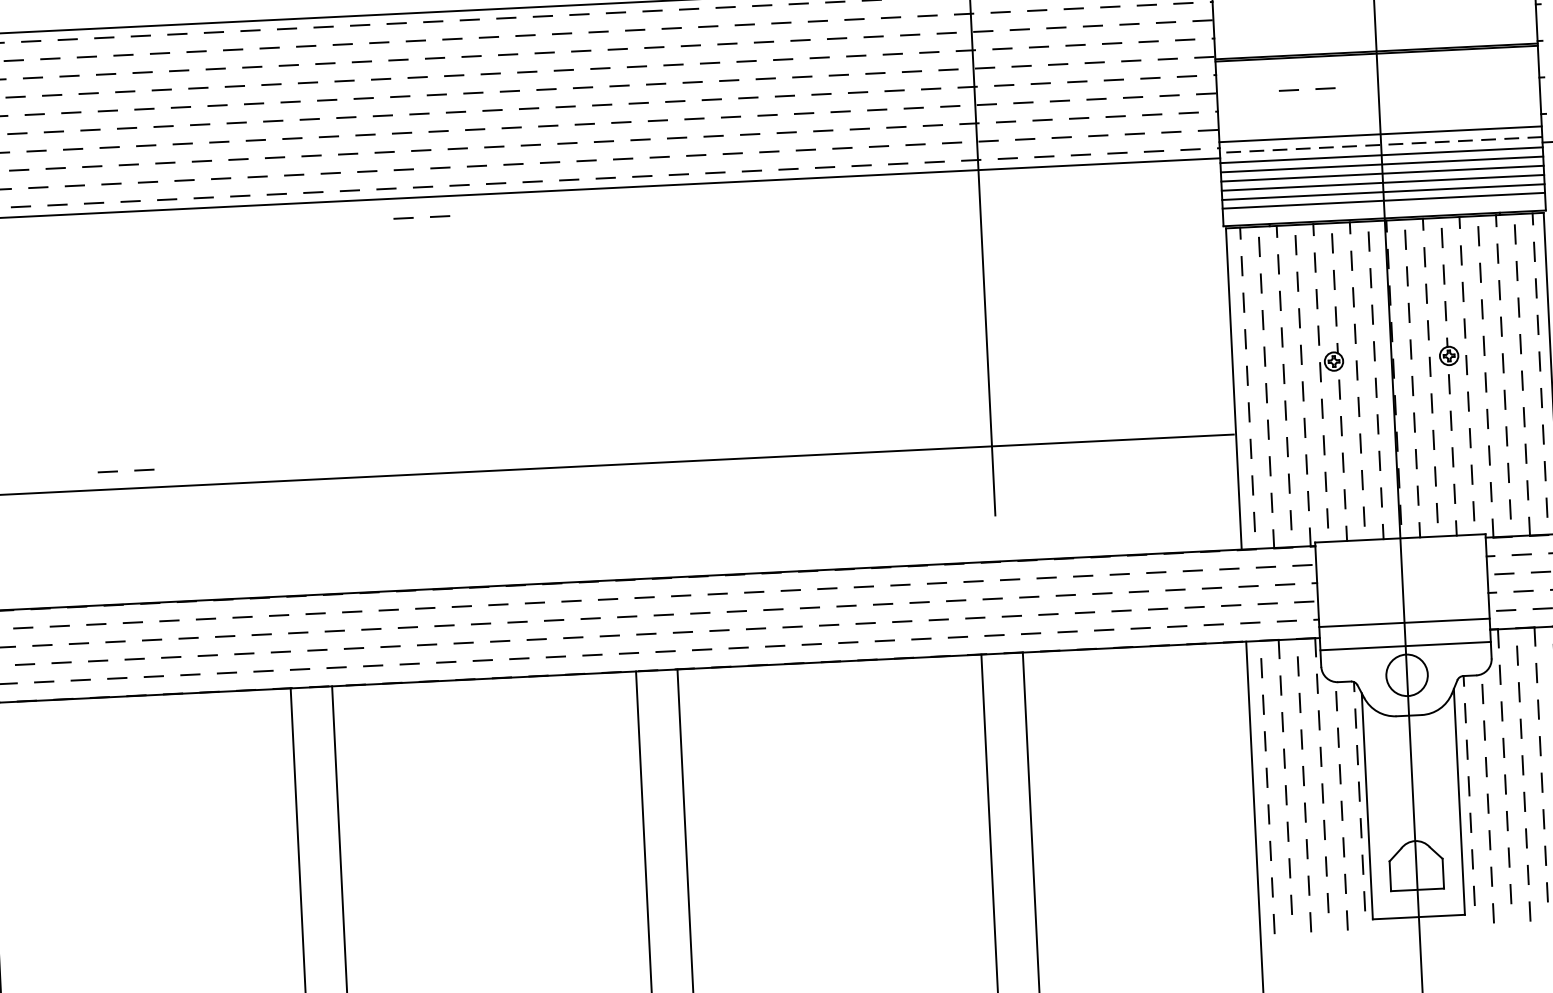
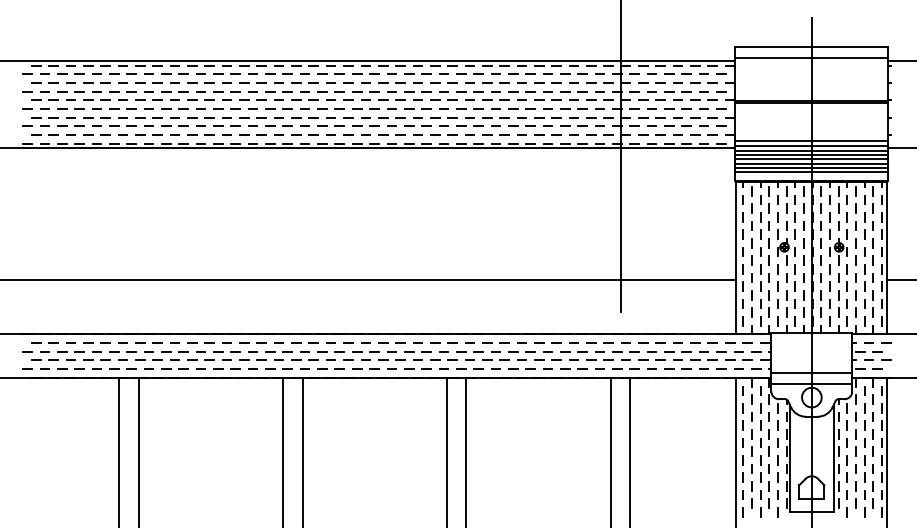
line: (1299, 89) -> (774, 117), removed
line: (1380, 144) -> (811, 145), dashed -> solid
line: (414, 216) -> (352, 157), removed
line: (118, 469) -> (206, 270), removed

